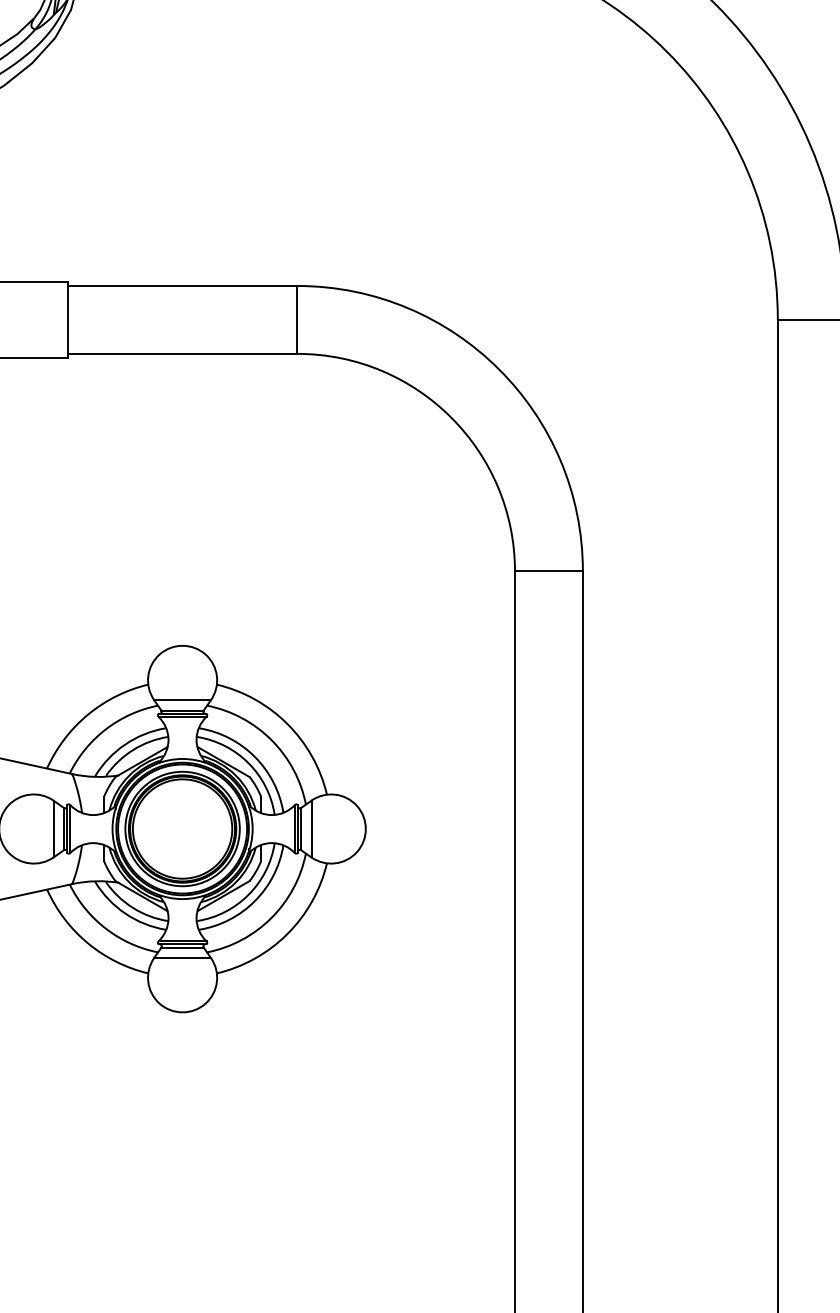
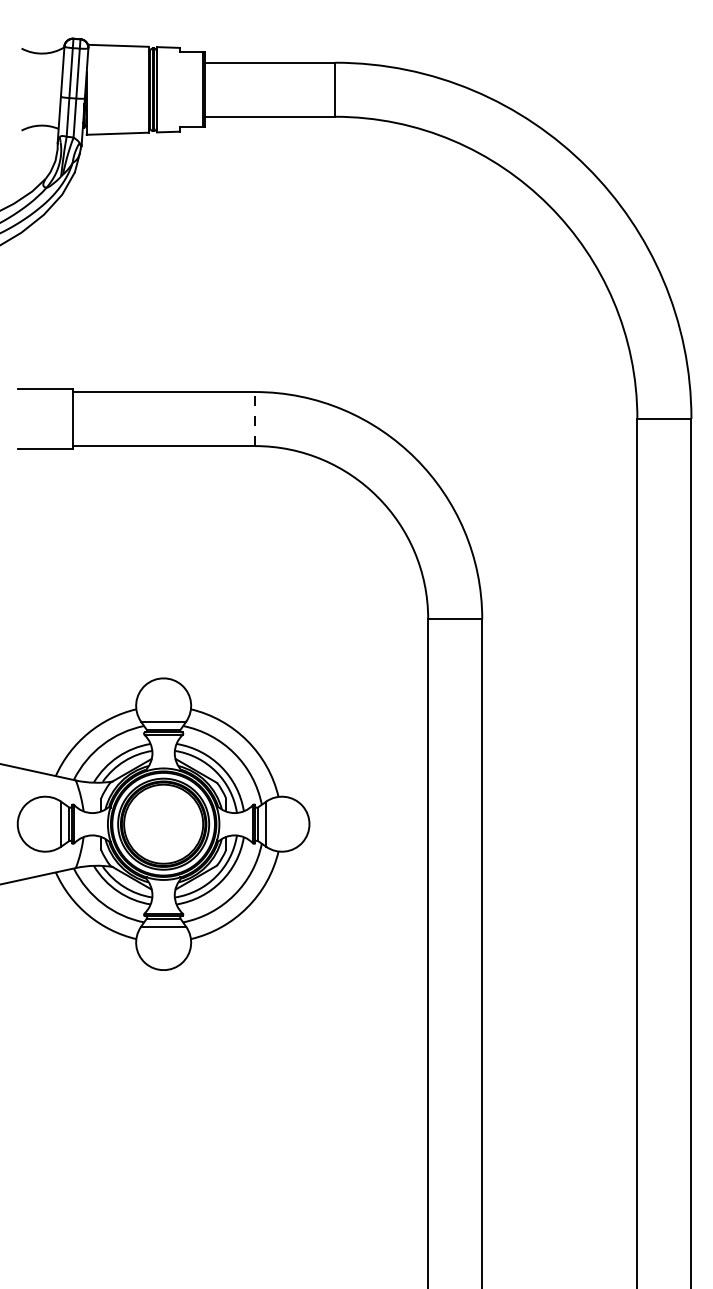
line: (297, 319) -> (255, 418), solid -> dashed

